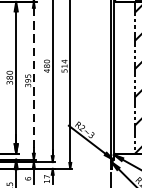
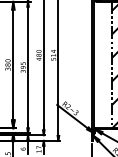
line: (34, 80) -> (28, 67), dashed -> solid

